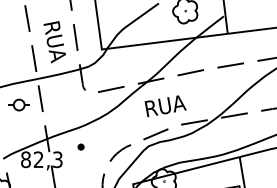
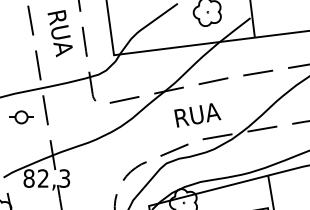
text: (54, 42) -> (59, 33), moved
text: (165, 106) -> (197, 115), moved
part: (80, 146) -> (90, 163), removed

